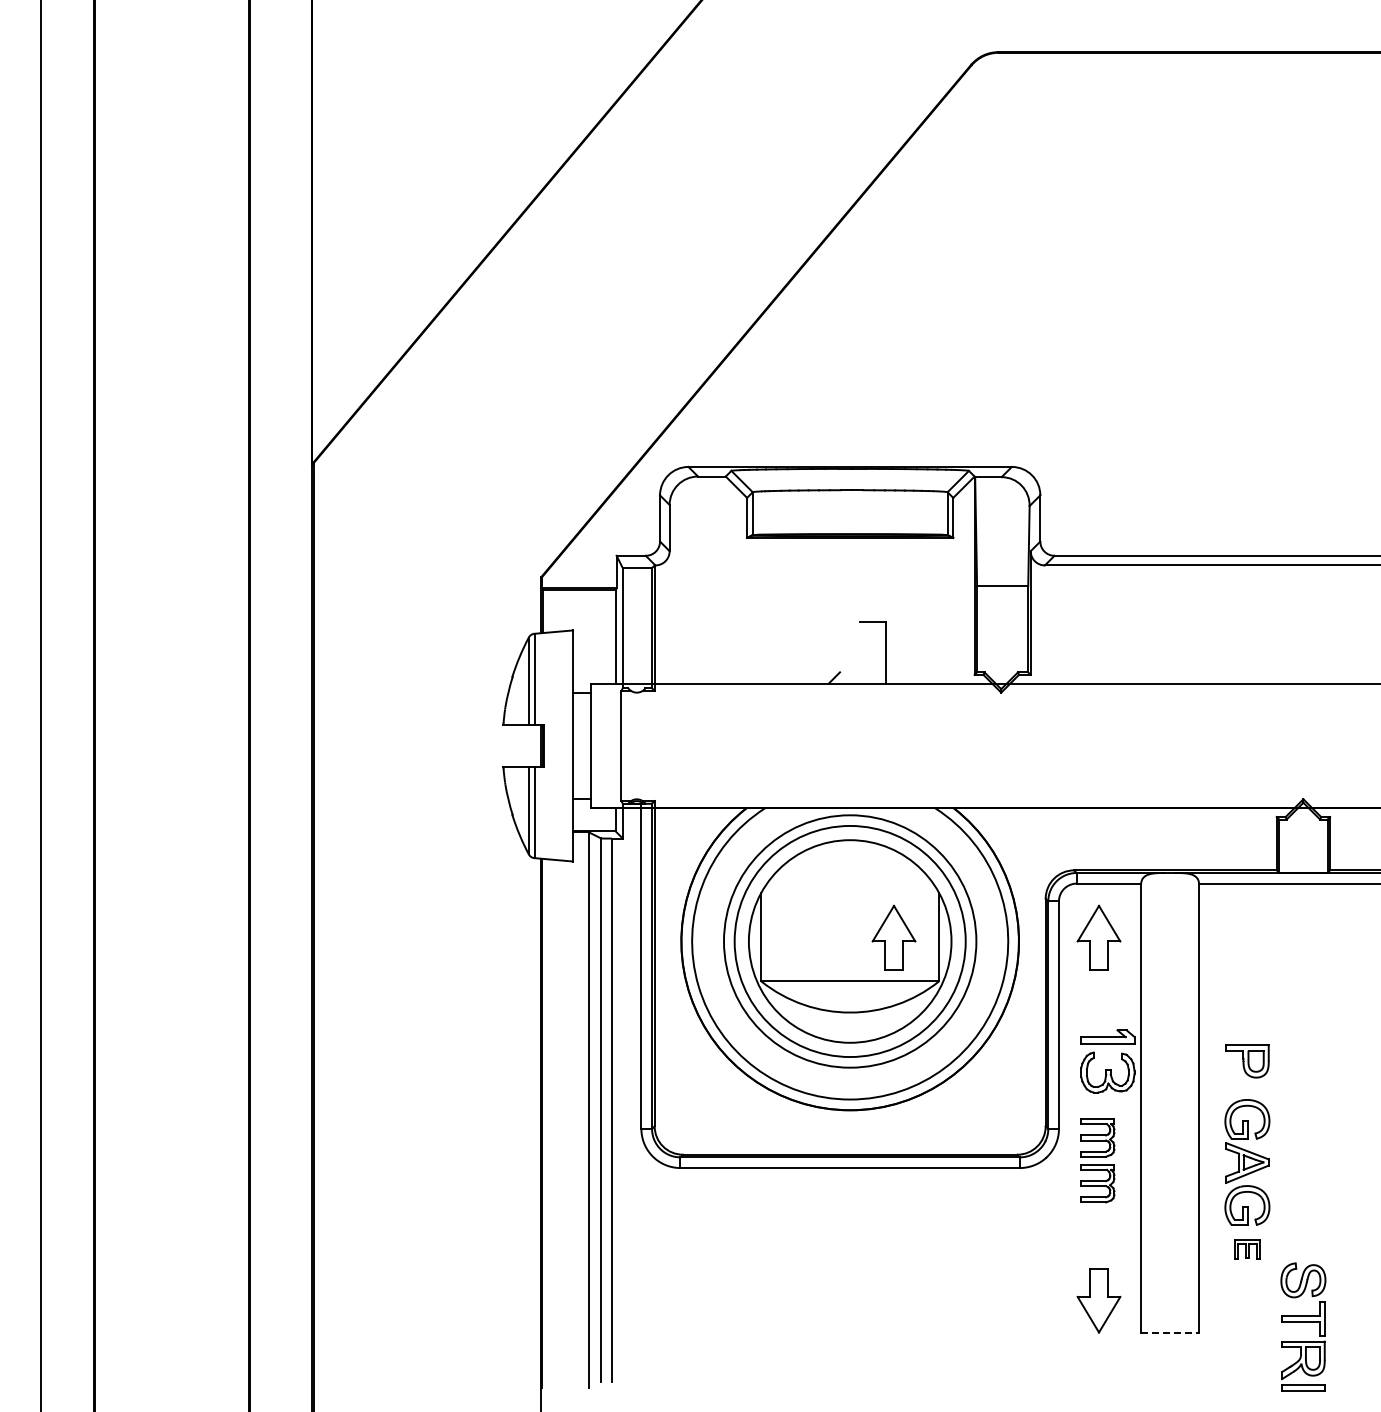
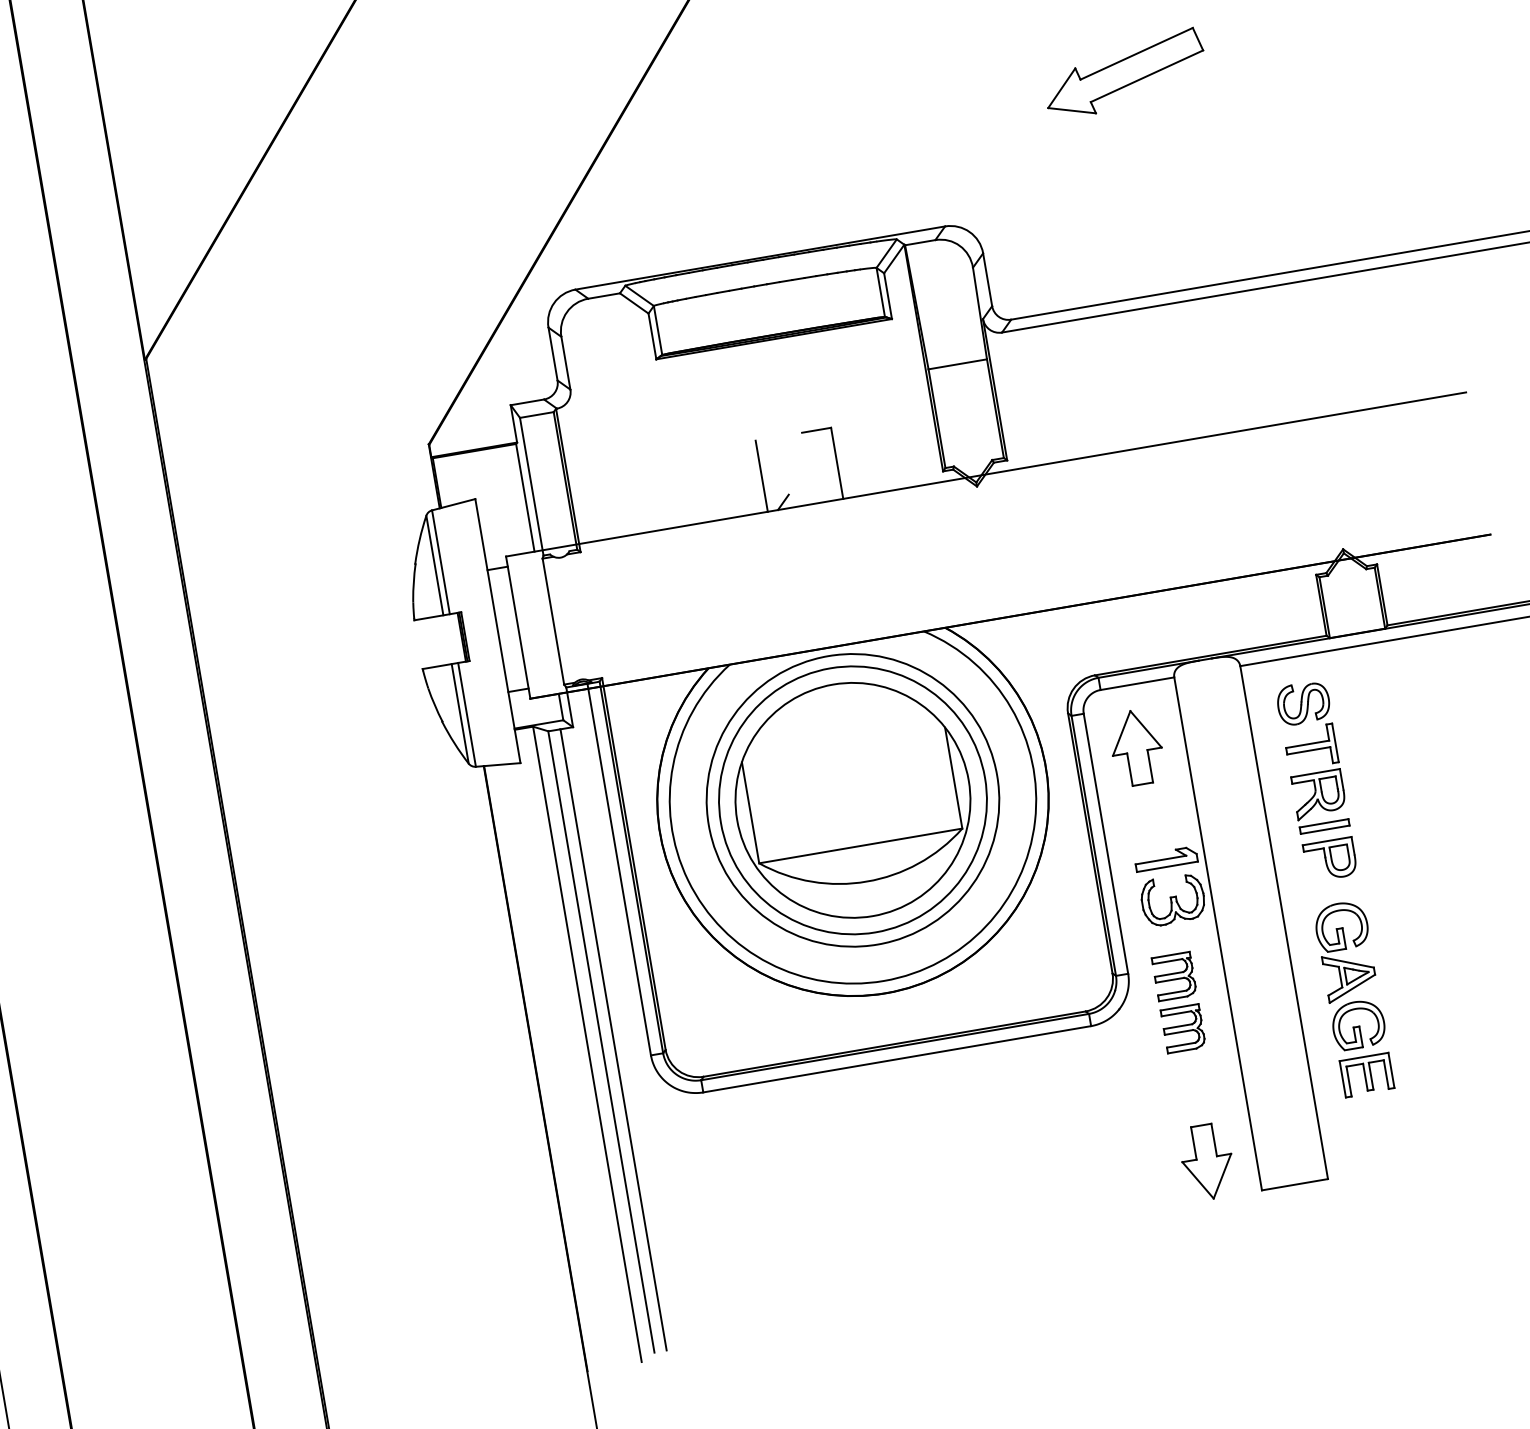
part: (1186, 363) -> (1124, 74), added
line: (819, 652) -> (761, 476), added
part: (893, 937) -> (901, 787), removed
part: (1247, 1249) -> (1367, 1074), size x1.67
part: (1303, 1326) -> (1312, 755), moved
line: (1170, 1332) -> (1295, 1184), dashed -> solid

